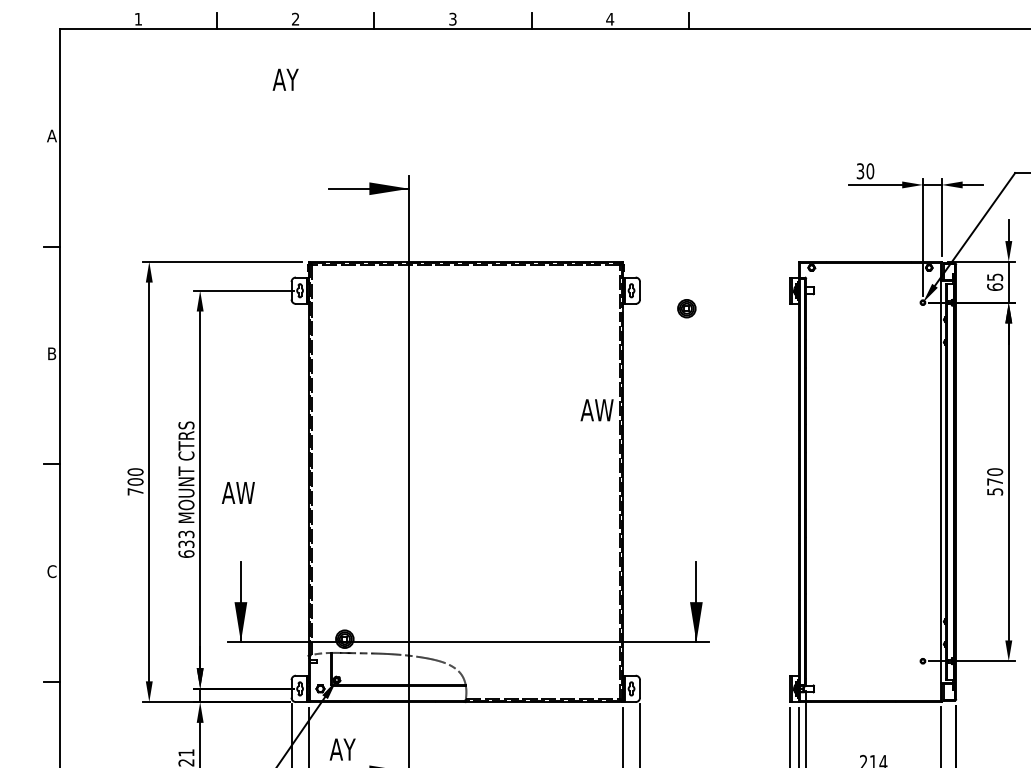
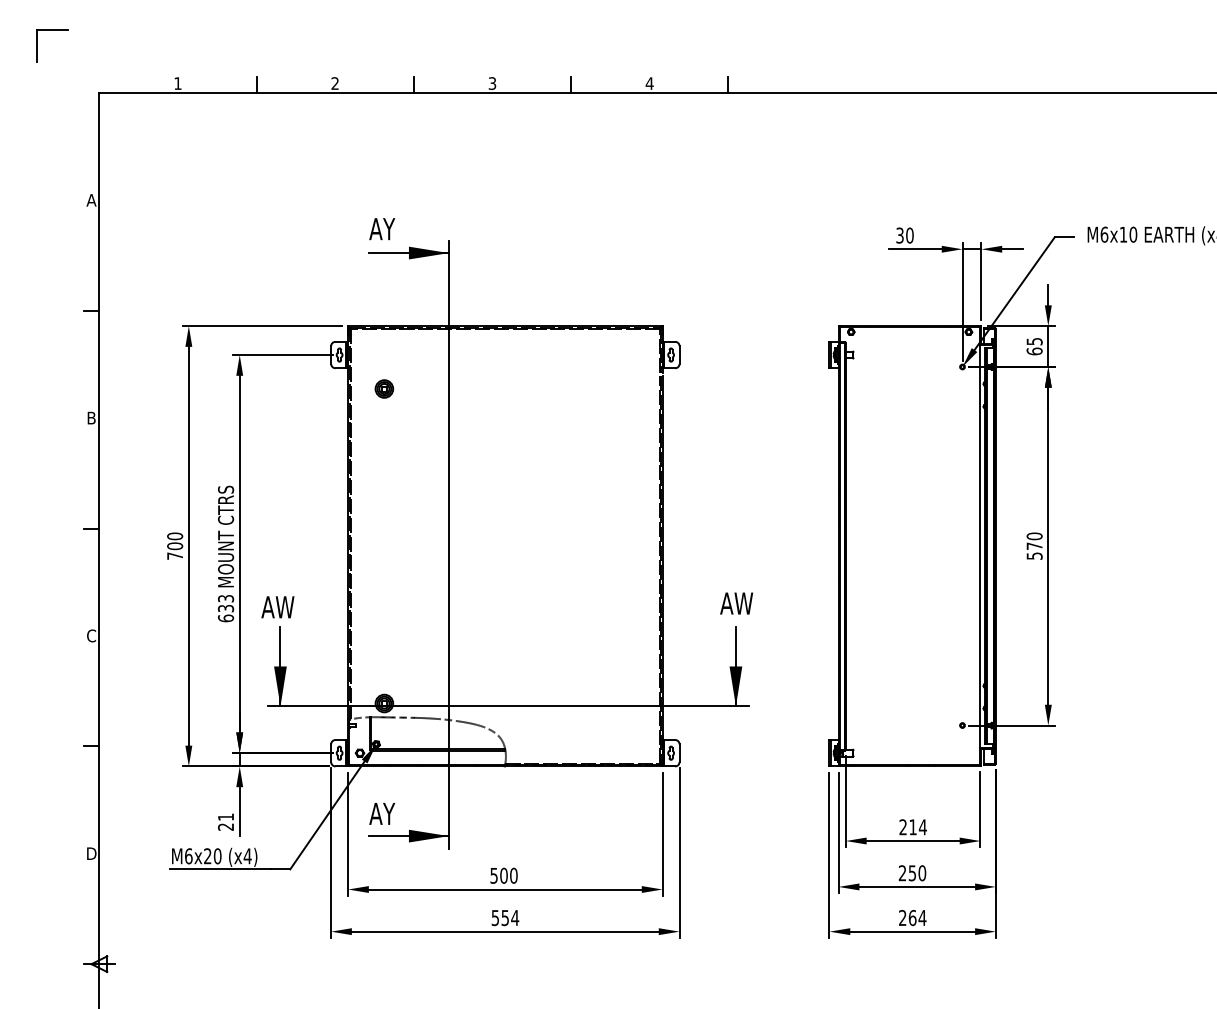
text: (285, 80) -> (382, 229), moved
part: (686, 308) -> (384, 388), moved
text: (596, 410) -> (736, 603), moved
text: (237, 493) -> (277, 607), moved

